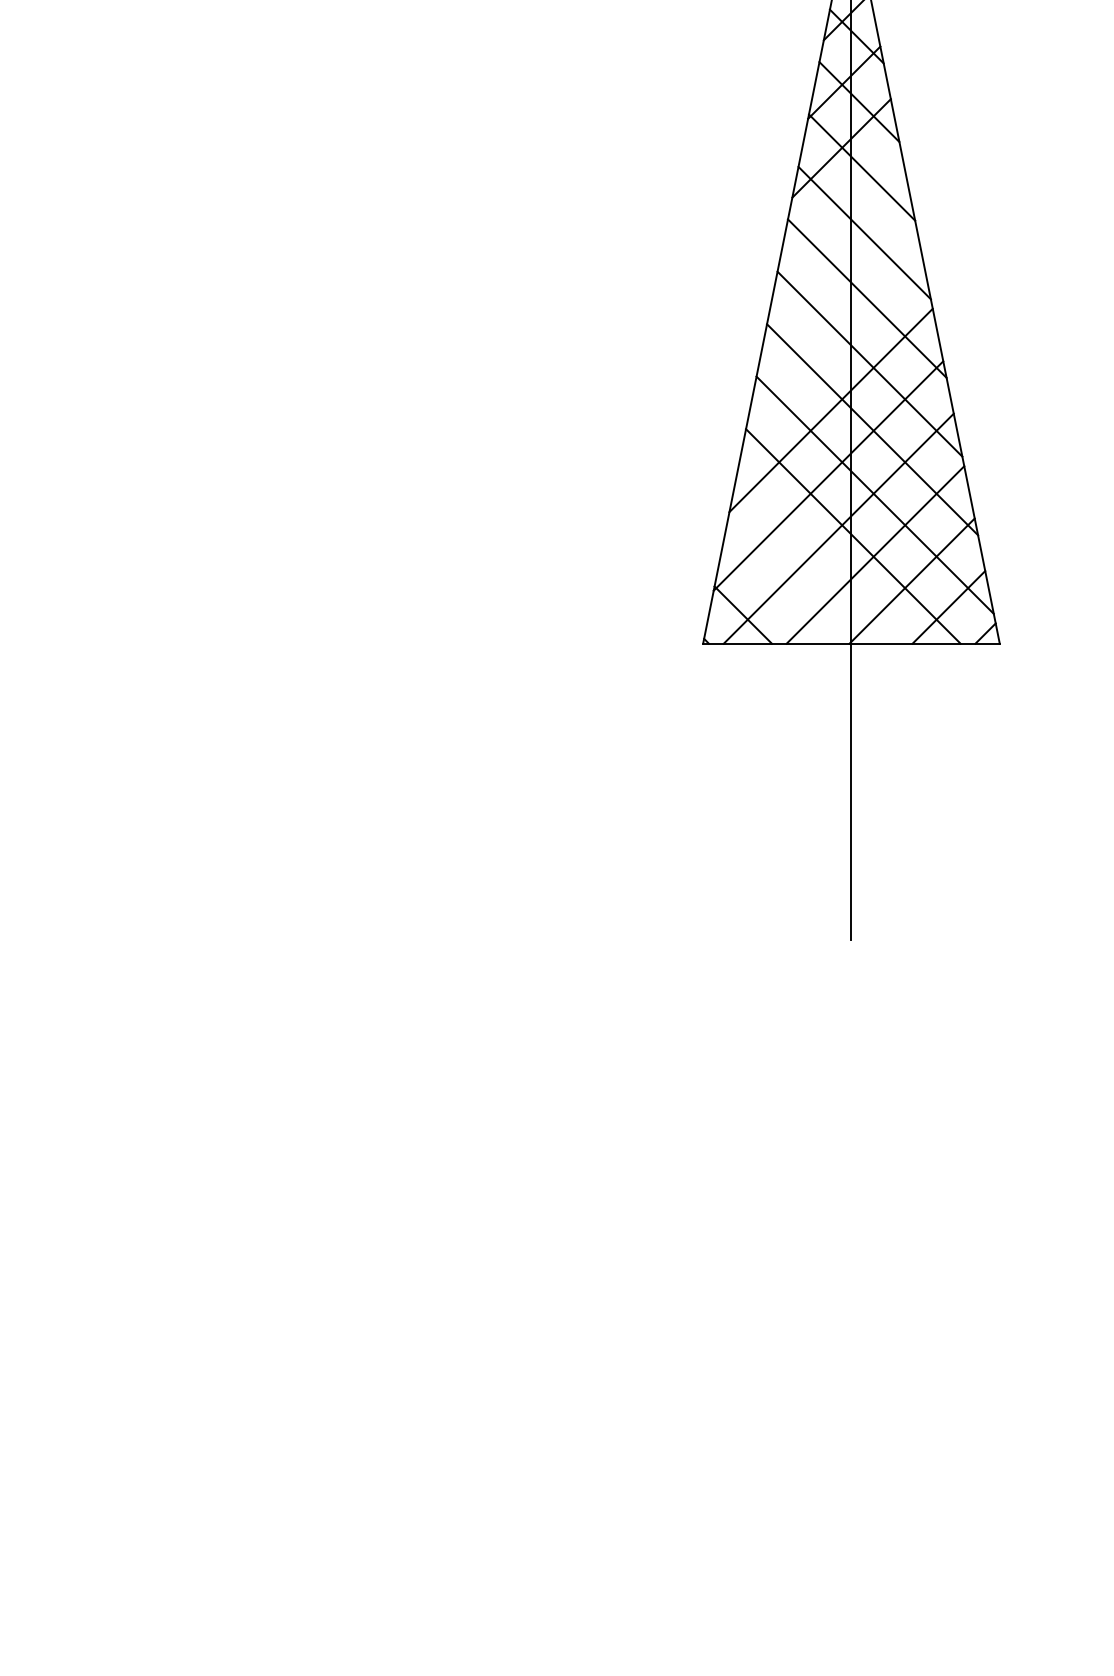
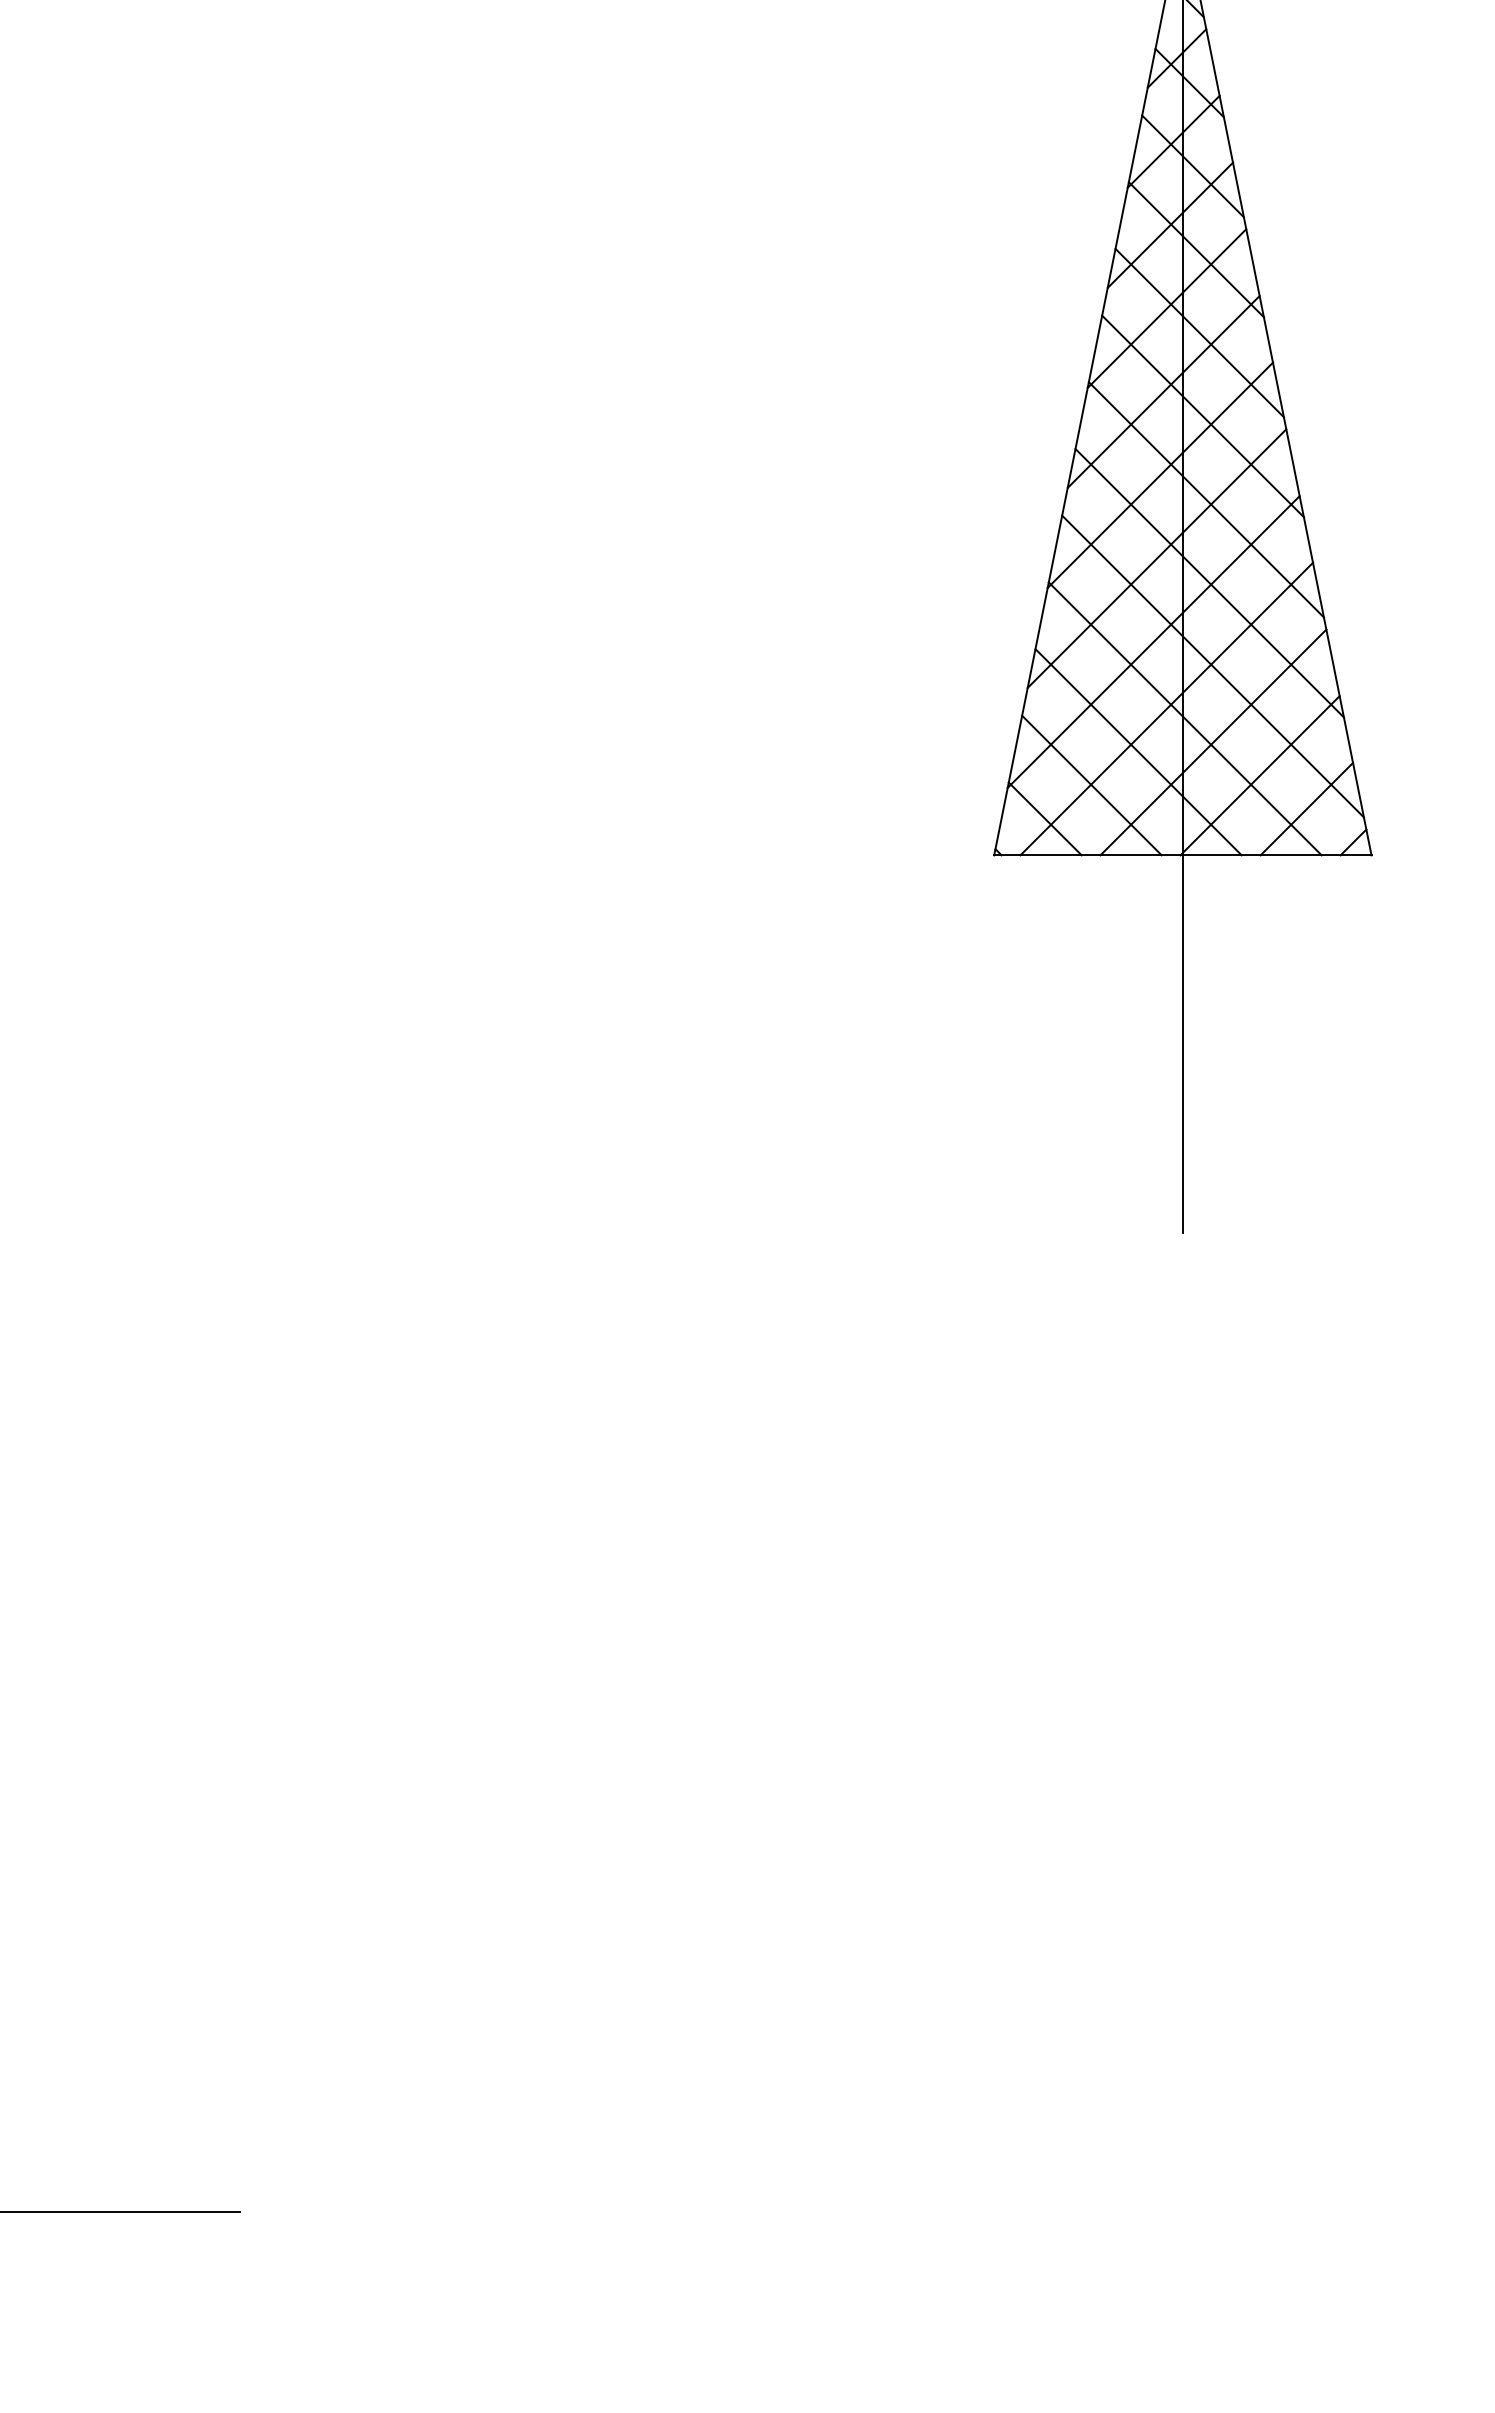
line: (838, 213) -> (1166, 308), added
line: (836, 279) -> (1163, 391), added
line: (833, 345) -> (1160, 475), added
line: (816, 562) -> (1138, 752), added
line: (779, 588) -> (1091, 785), added

